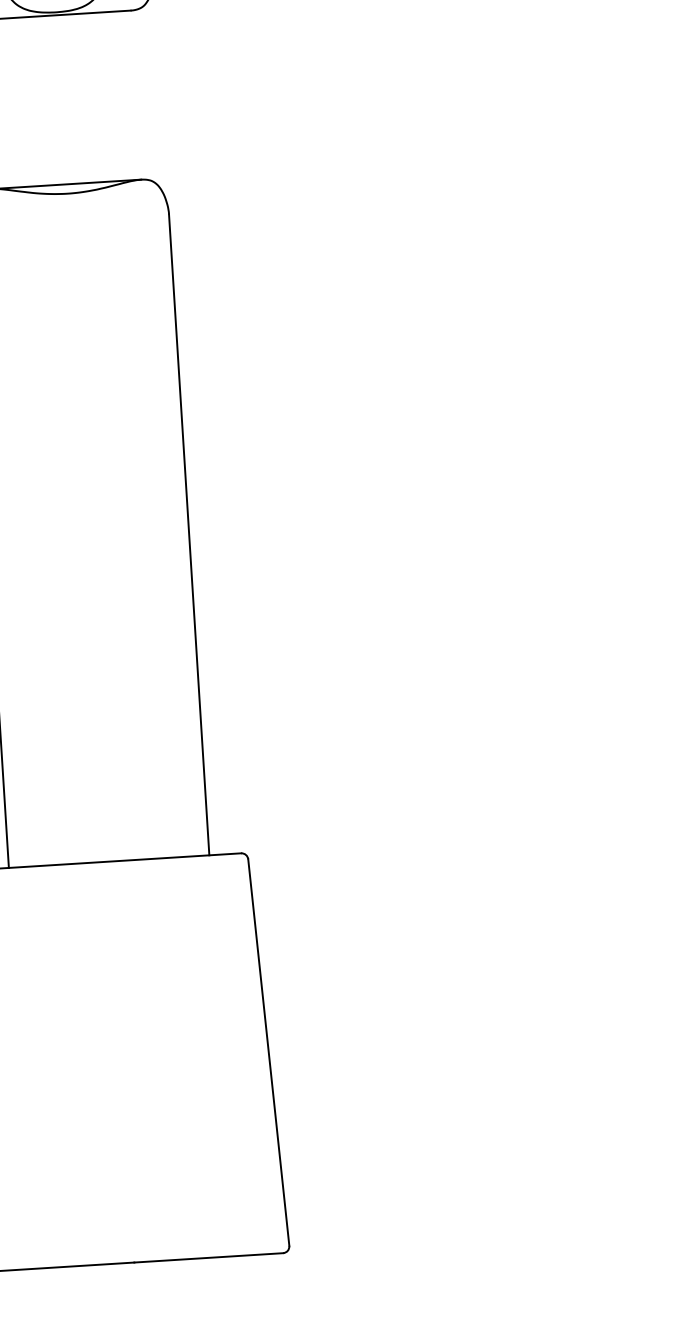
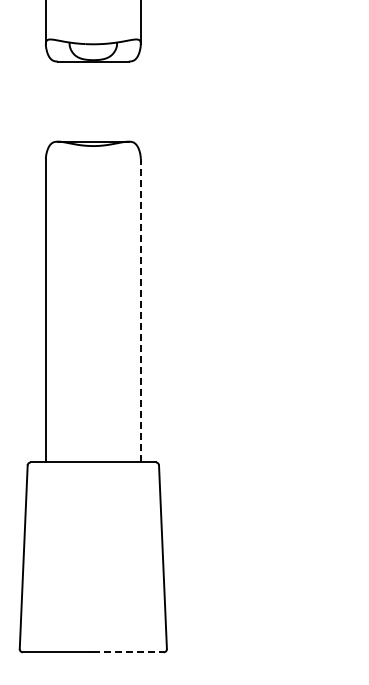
line: (188, 534) -> (140, 310), solid -> dashed
line: (210, 1258) -> (129, 652), solid -> dashed

